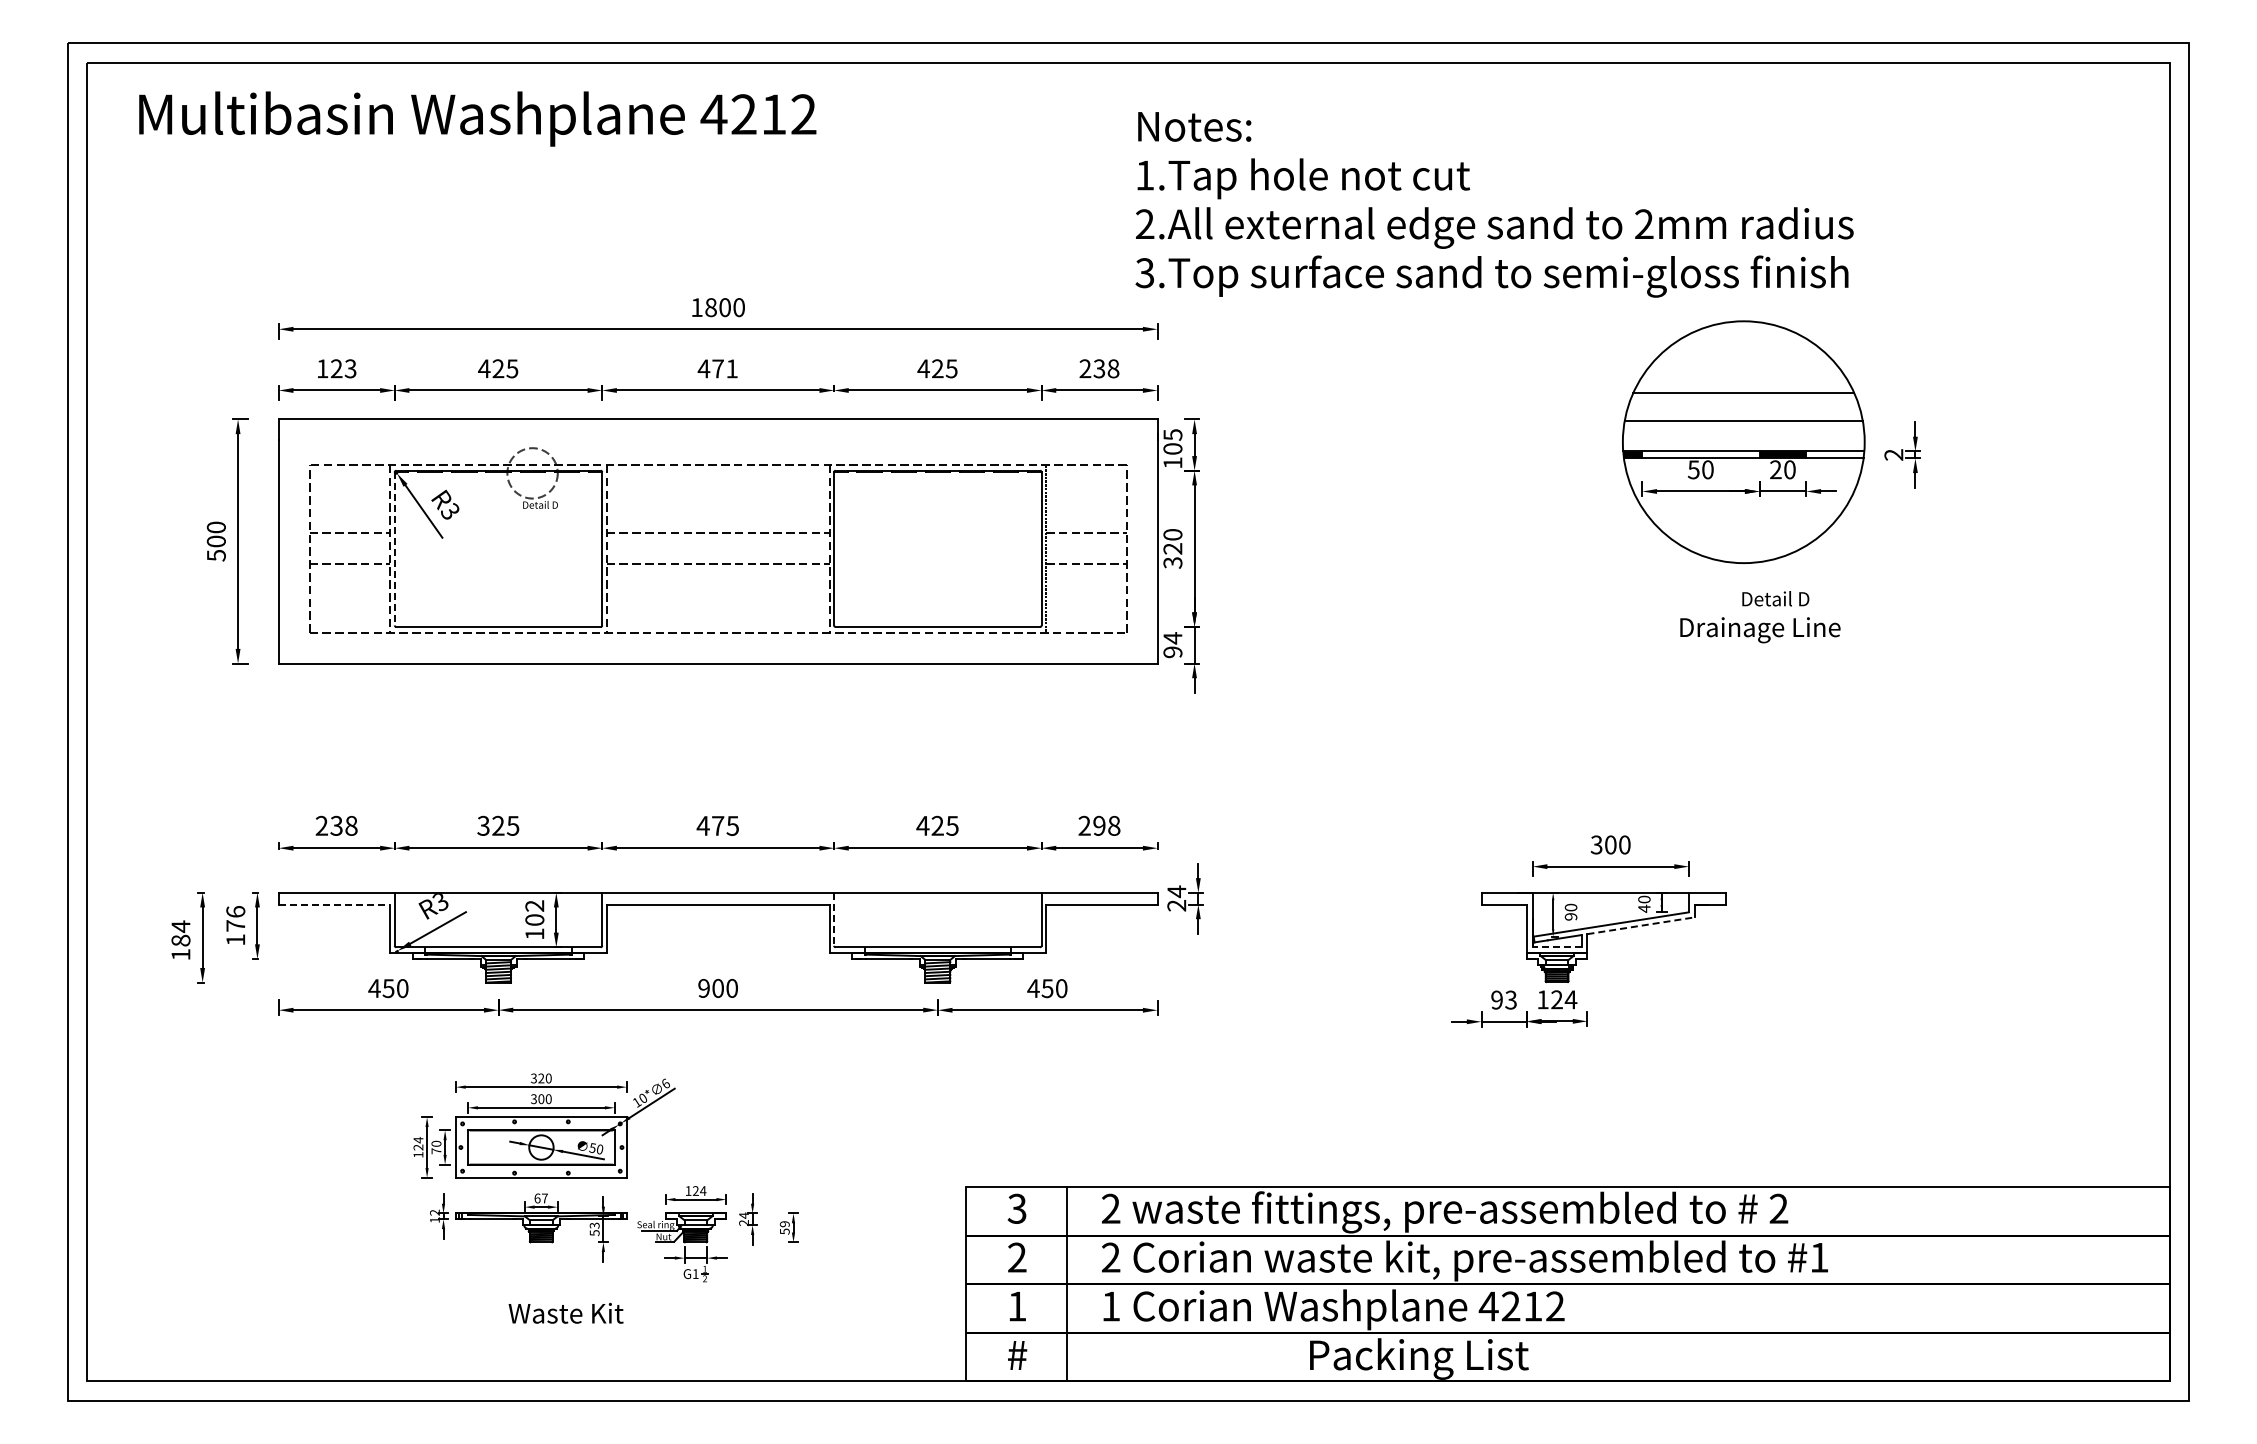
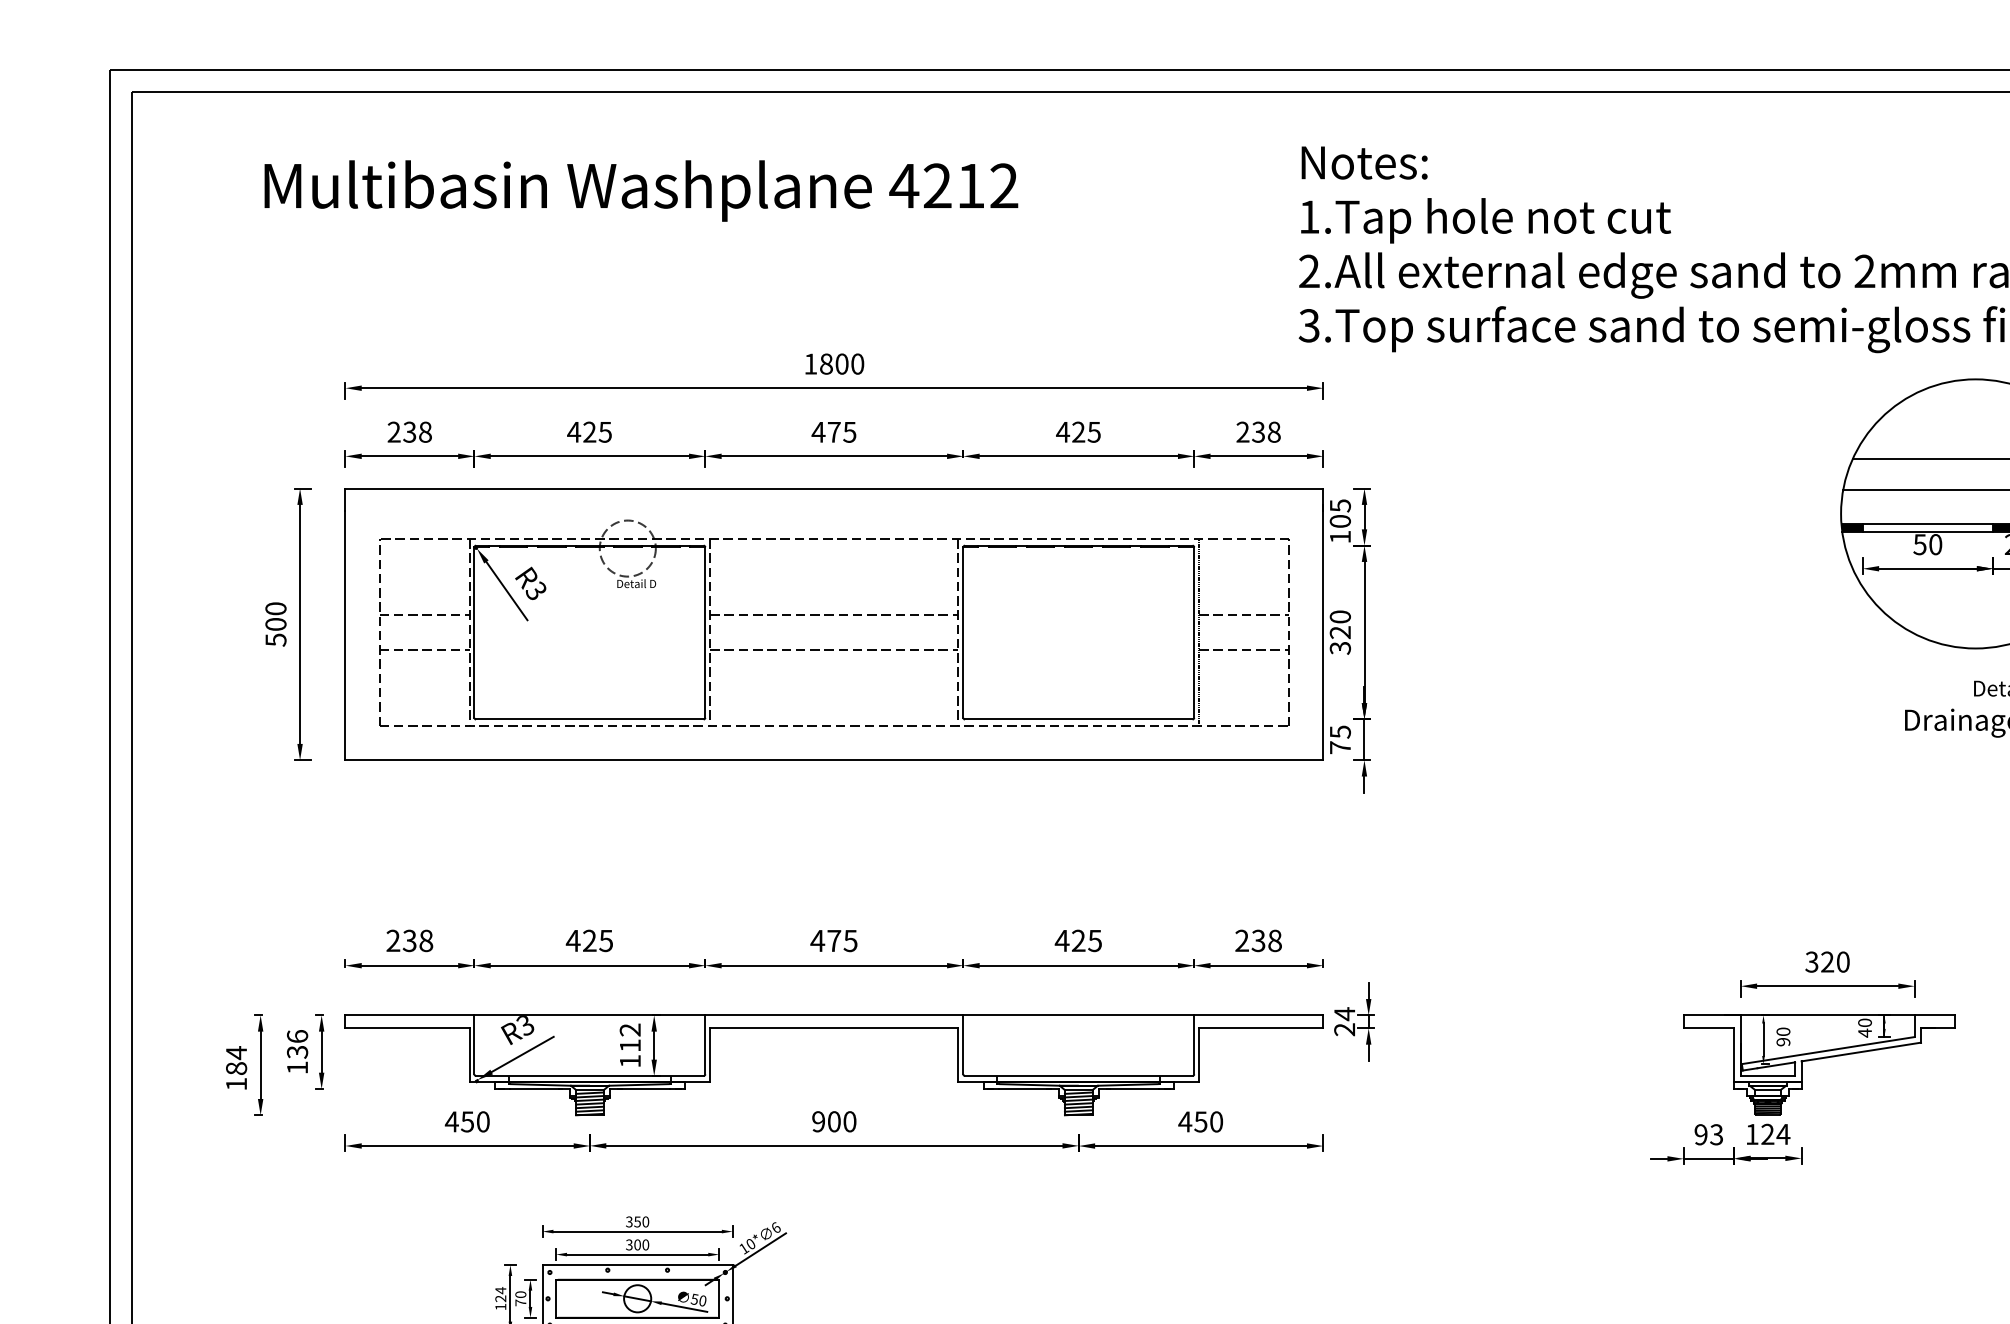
text: (477, 118) -> (641, 190), moved
text: (336, 368) -> (409, 431), 123 -> 238
text: (731, 368) -> (849, 431), 471 -> 475
line: (394, 548) -> (474, 632), dashed -> solid
text: (1172, 645) -> (1339, 740), 94 -> 75
text: (483, 825) -> (573, 940), 325 -> 425
text: (1099, 825) -> (1258, 940), 298 -> 238
text: (1610, 844) -> (1827, 961), 300 -> 320
line: (334, 904) -> (407, 1028), dashed -> solid
text: (534, 919) -> (629, 1045), 102 -> 112
line: (834, 919) -> (963, 1045), dashed -> solid
text: (235, 925) -> (297, 1051), 176 -> 136
line: (1641, 925) -> (1861, 1051), dashed -> solid
line: (1556, 947) -> (1767, 1076), dashed -> solid
text: (541, 1078) -> (637, 1221), 320 -> 350

